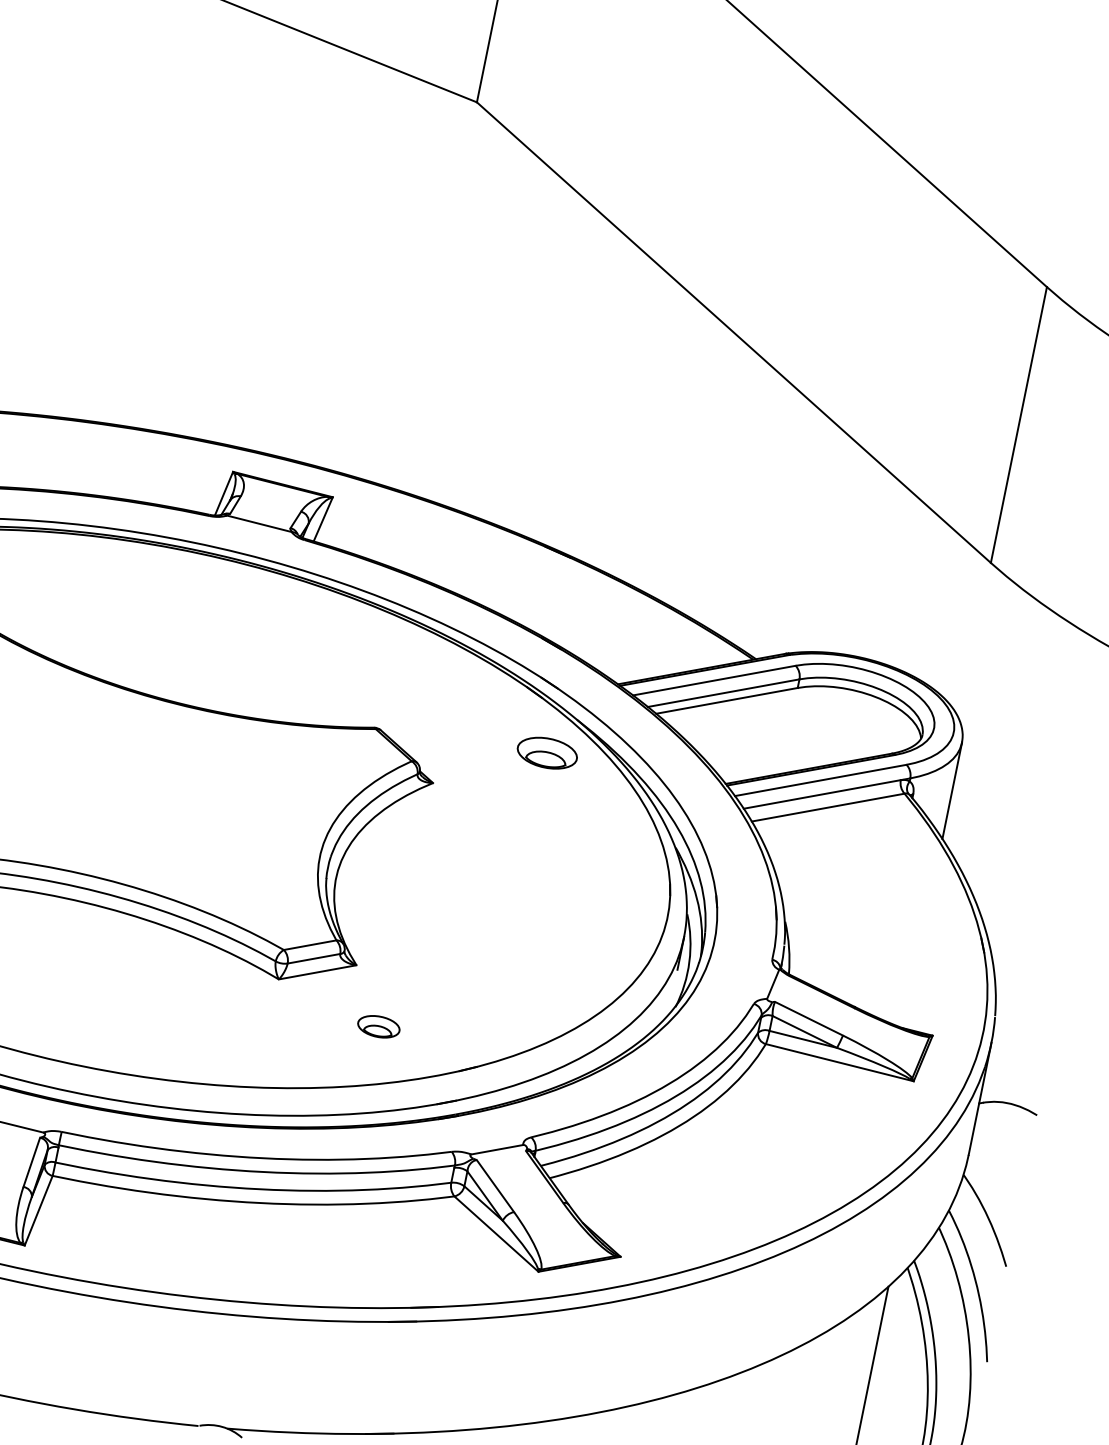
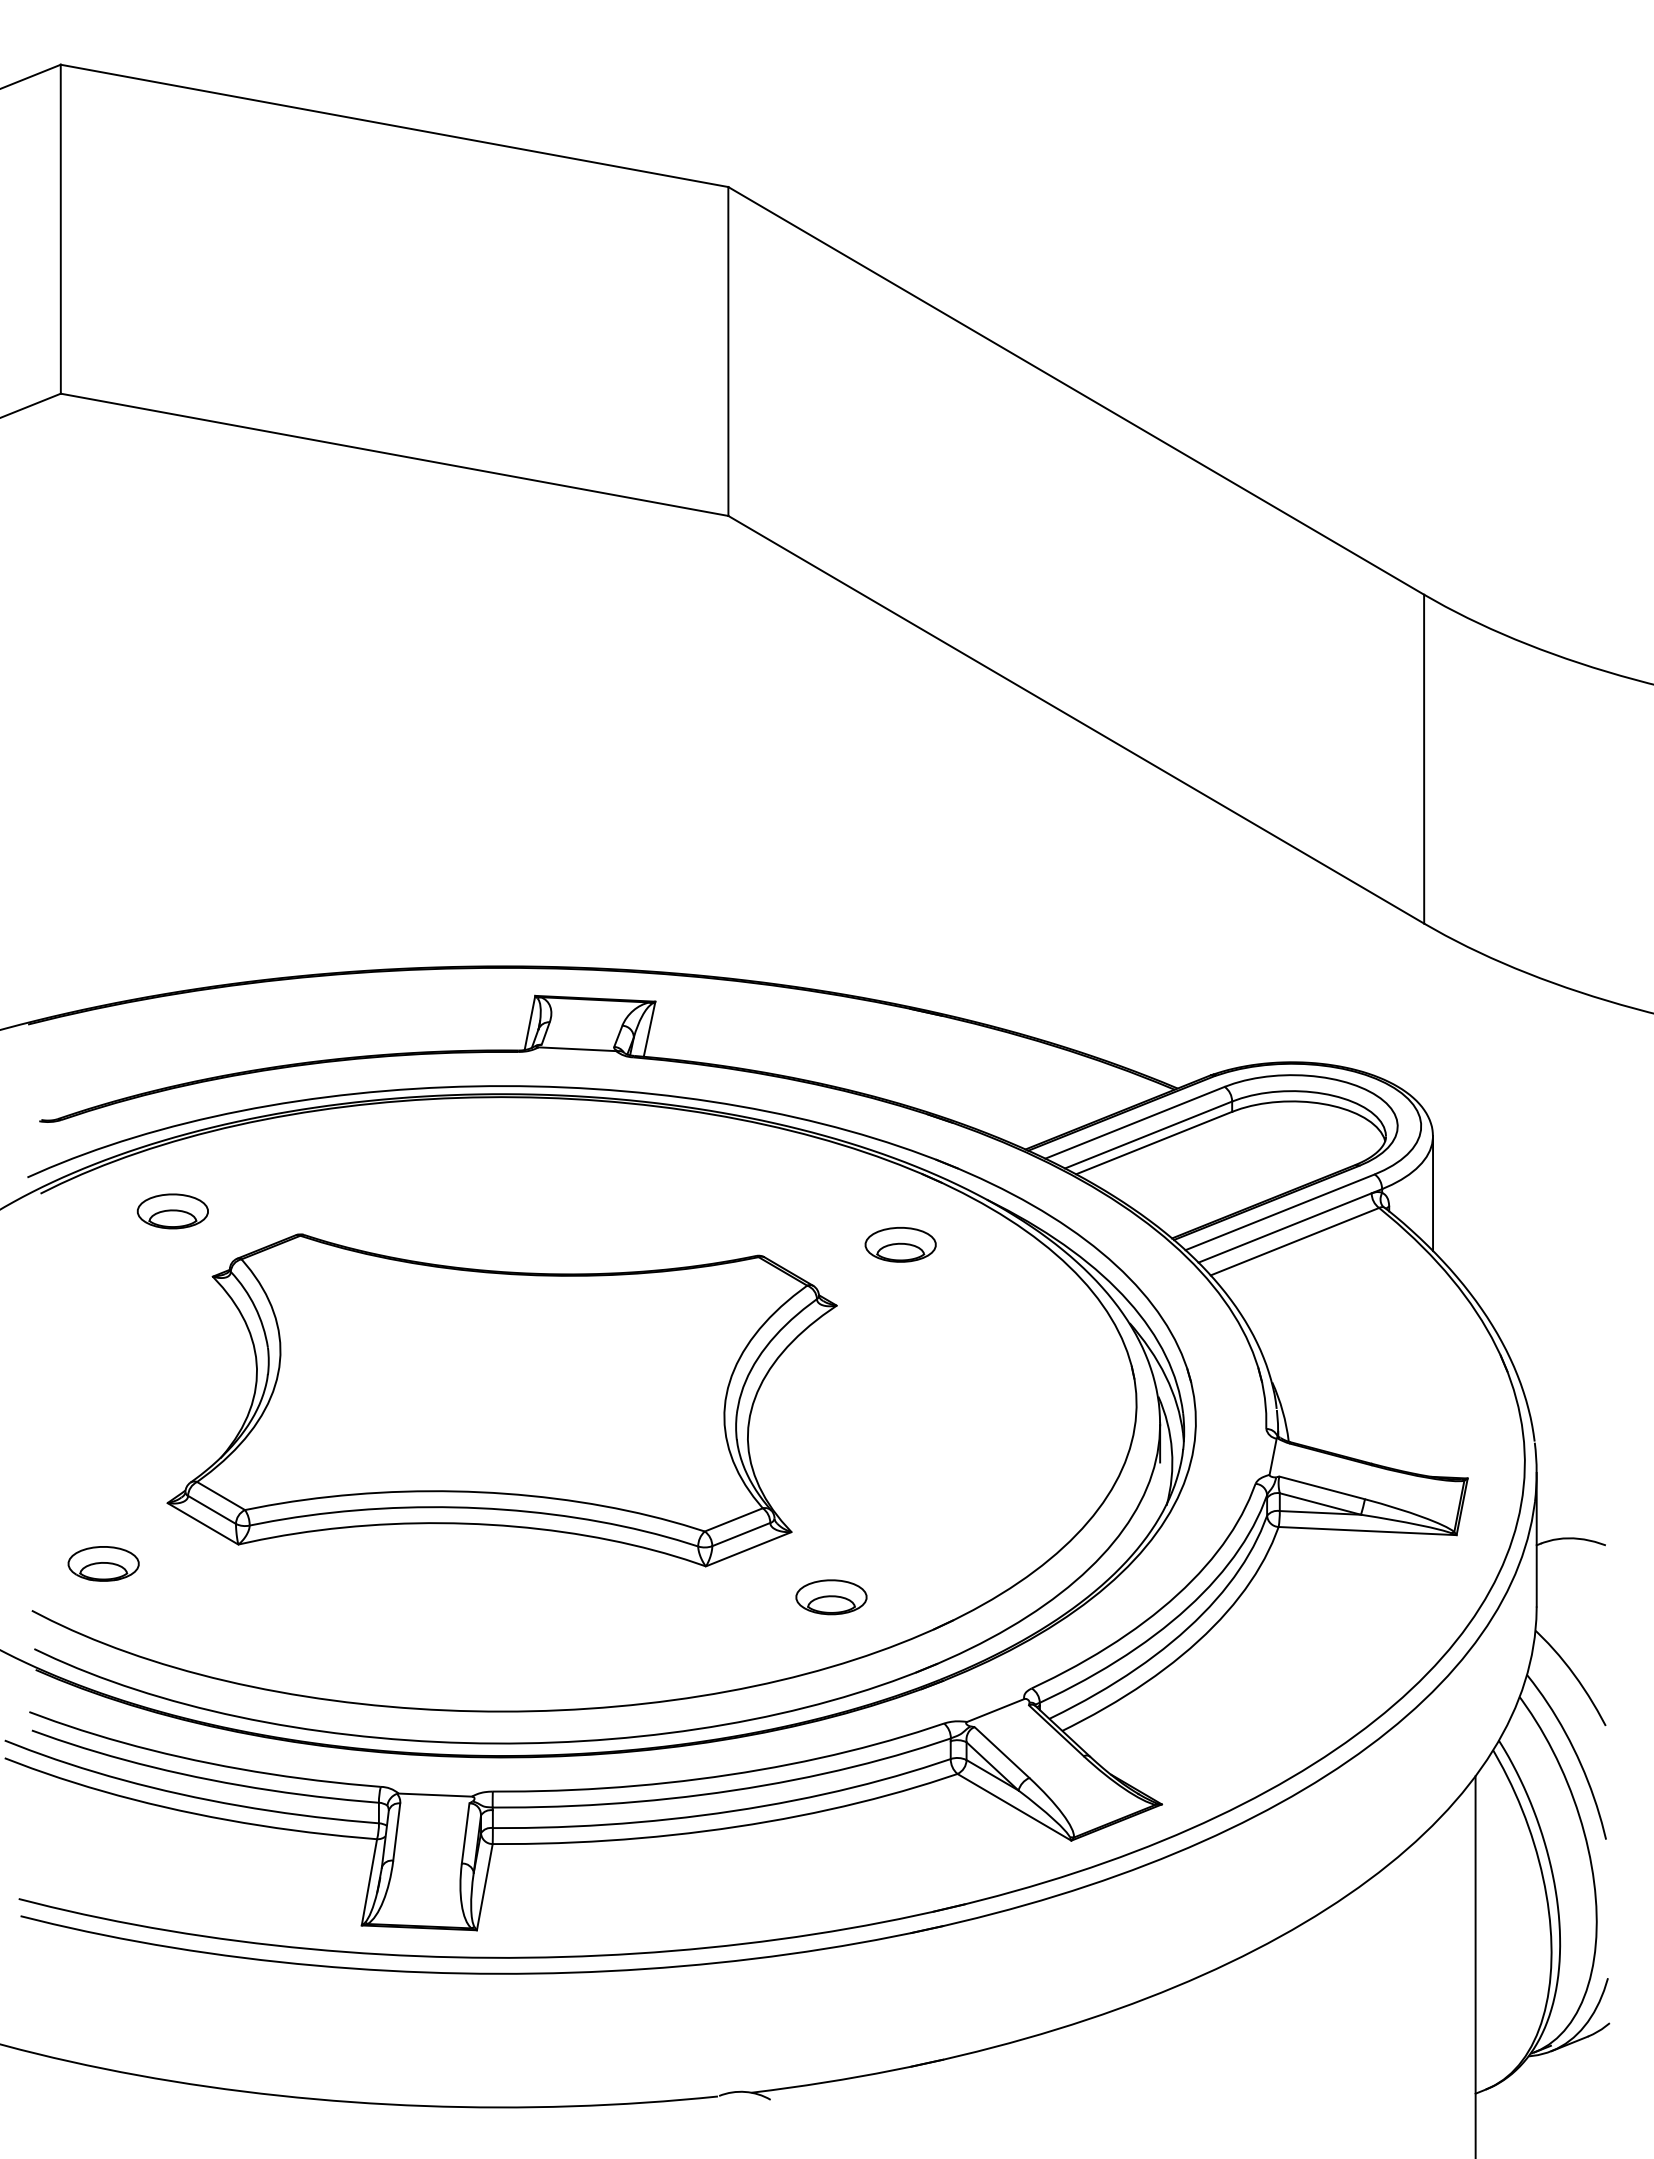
part: (547, 752) -> (900, 1244), moved
part: (378, 1026) -> (831, 1597), size x1.43

